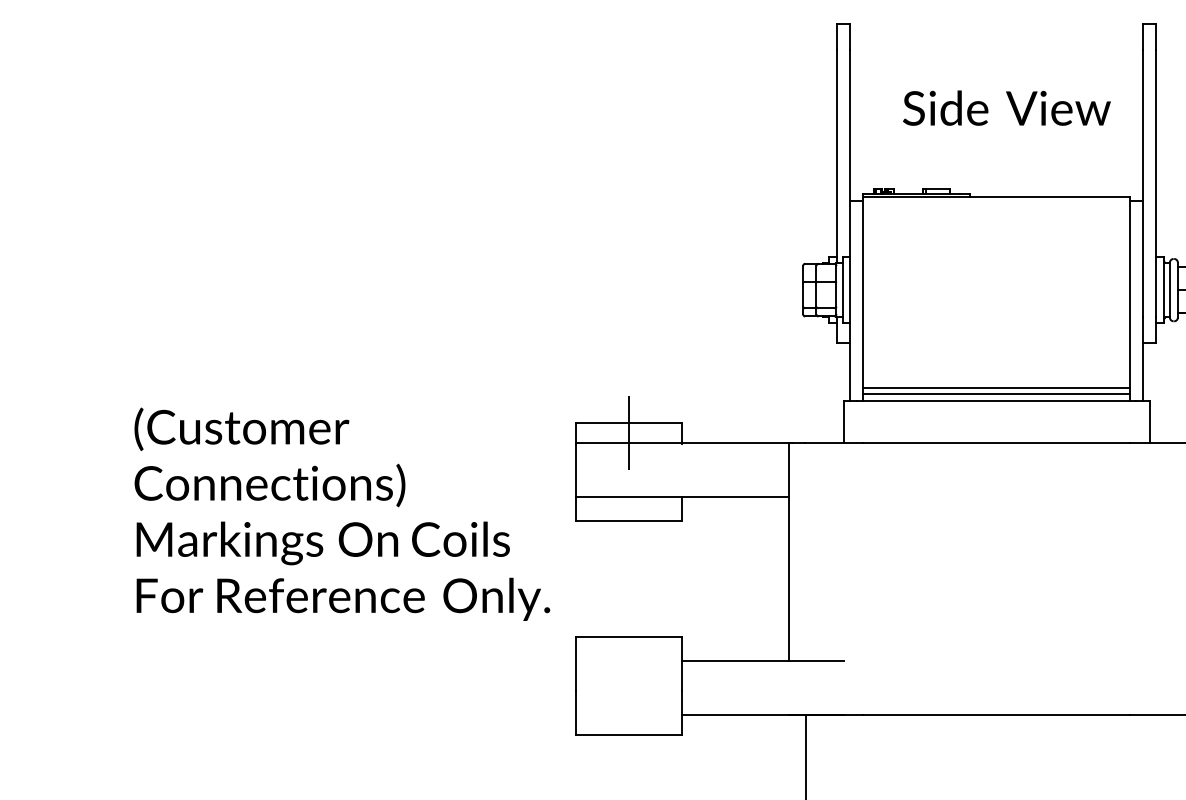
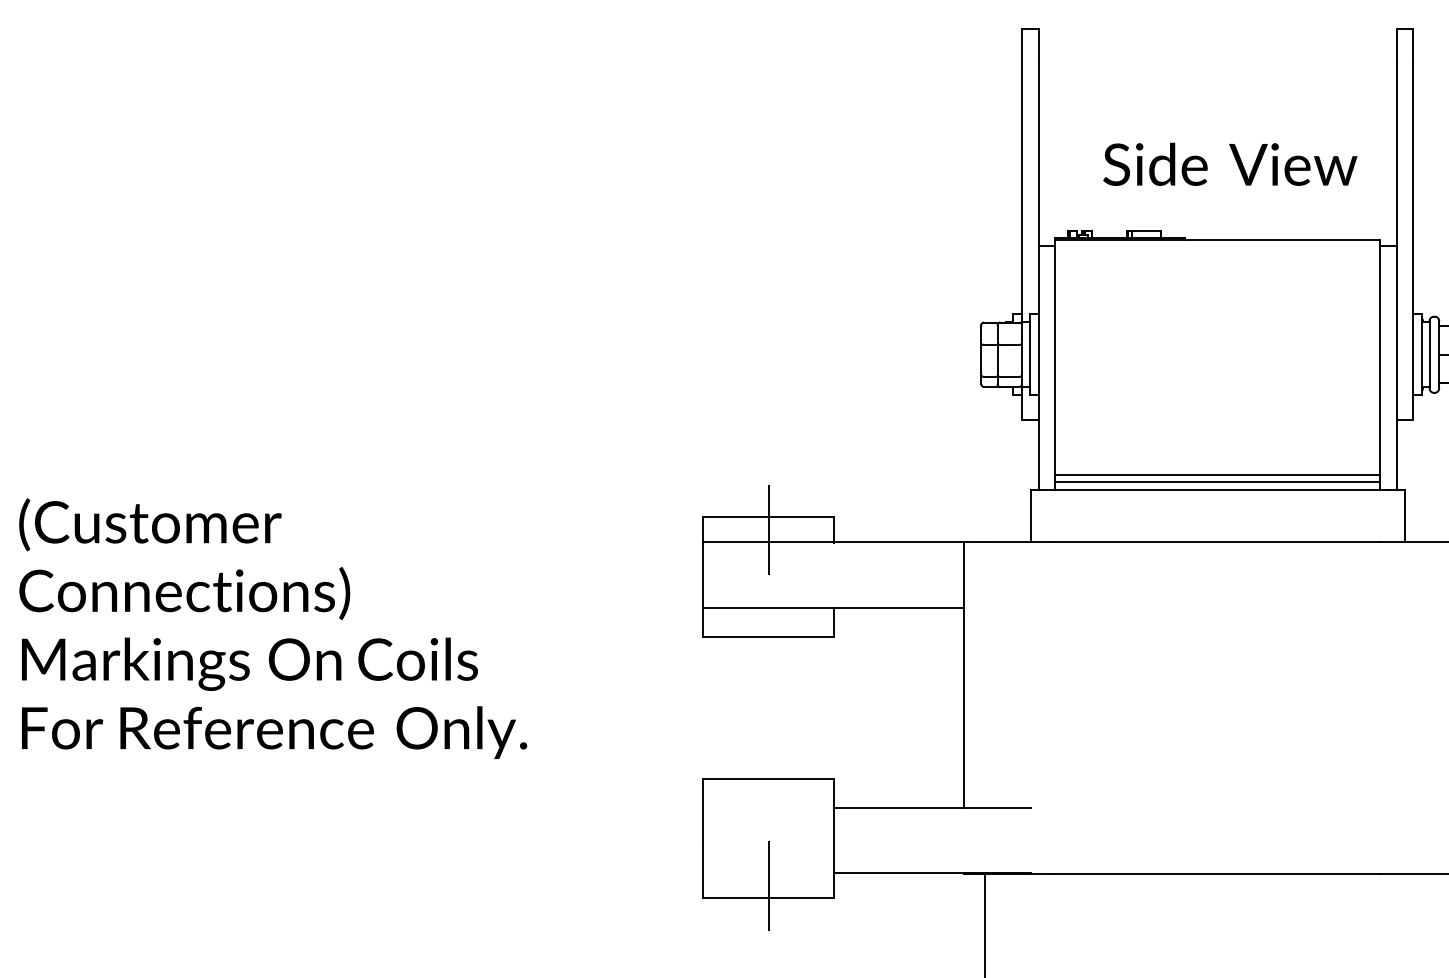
text: (1007, 107) -> (1230, 163), moved
text: (342, 514) -> (273, 628), moved
line: (629, 724) -> (768, 885), added

